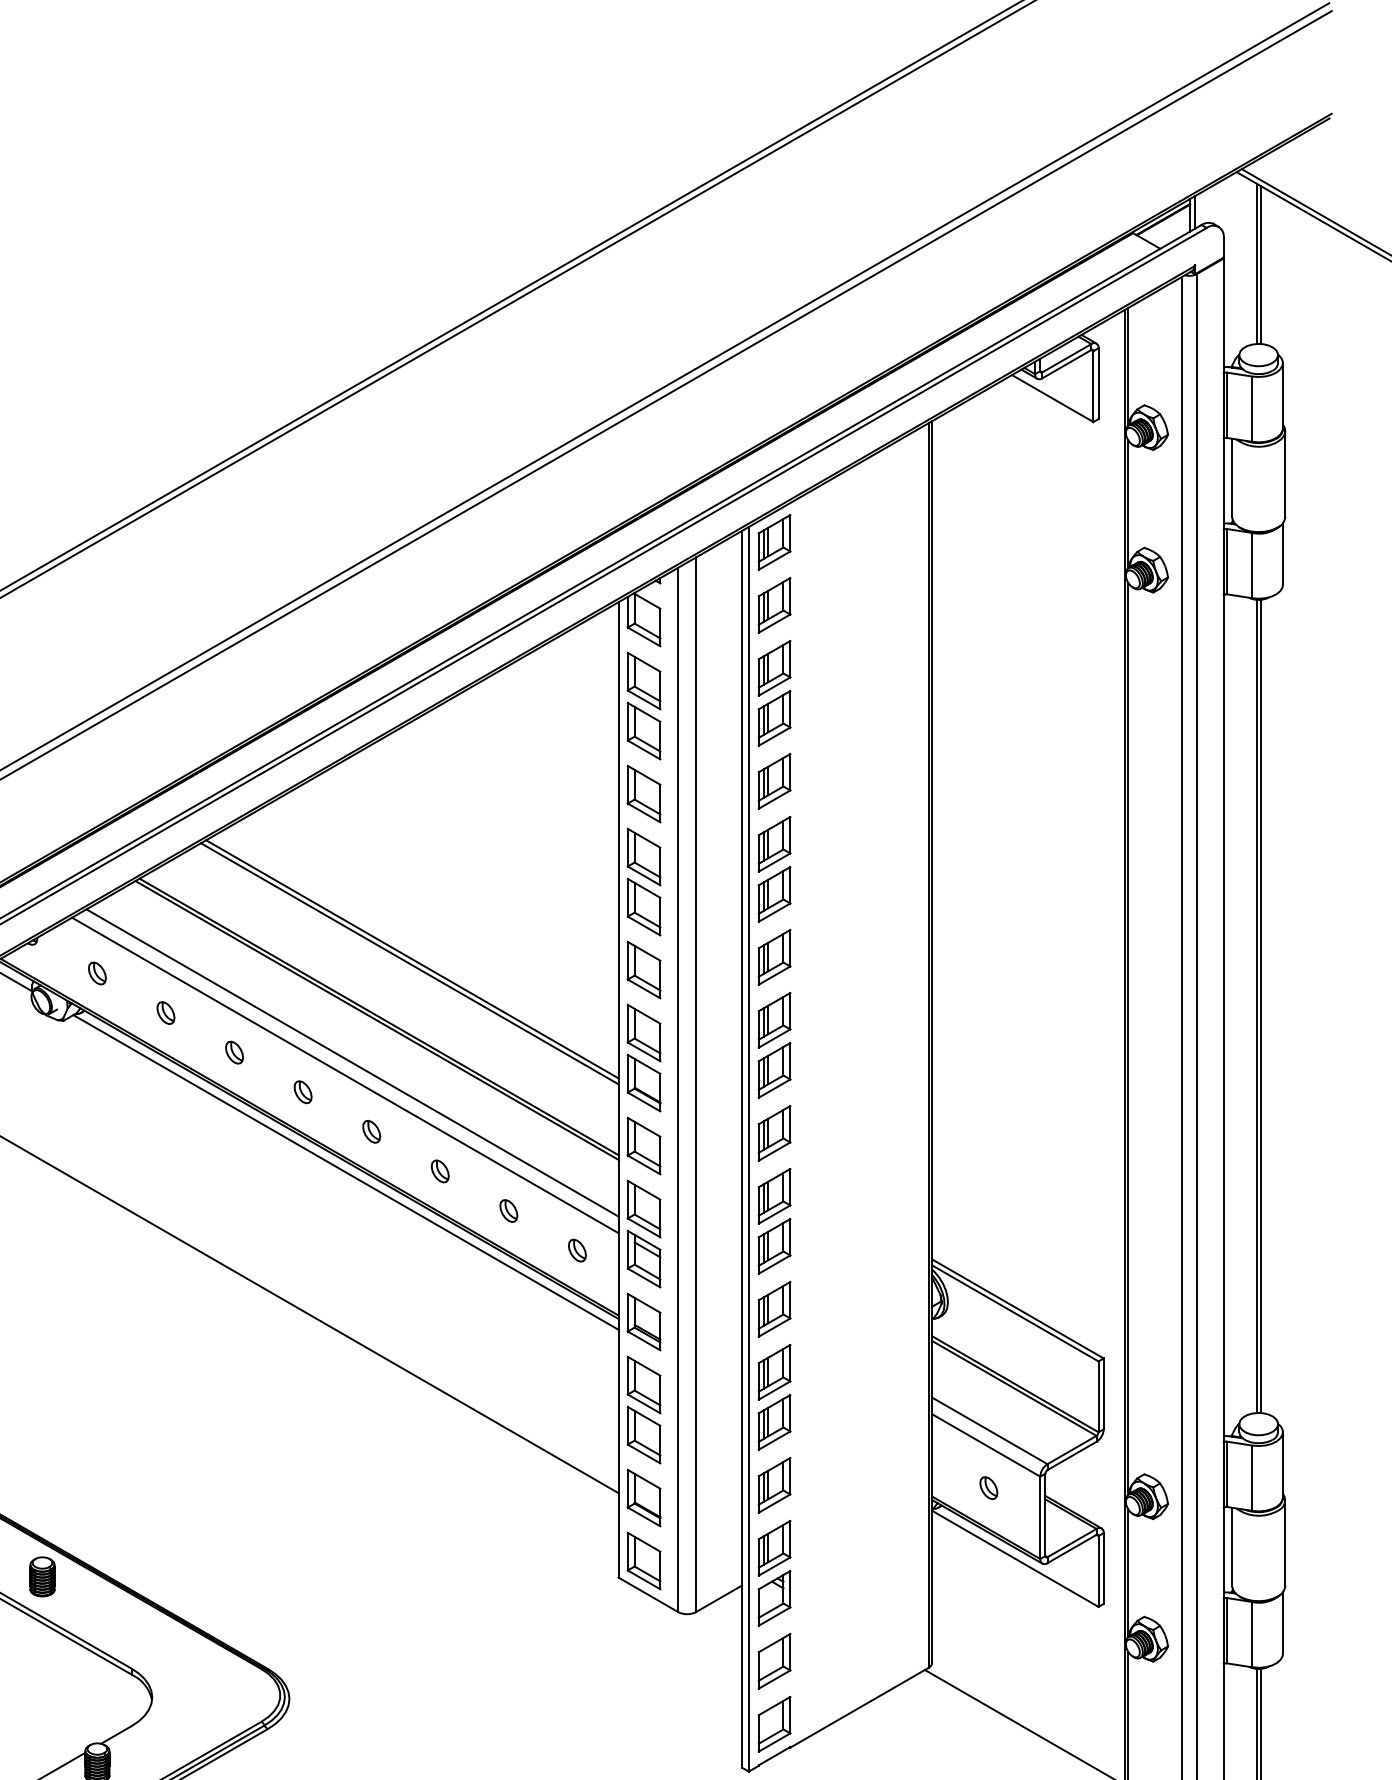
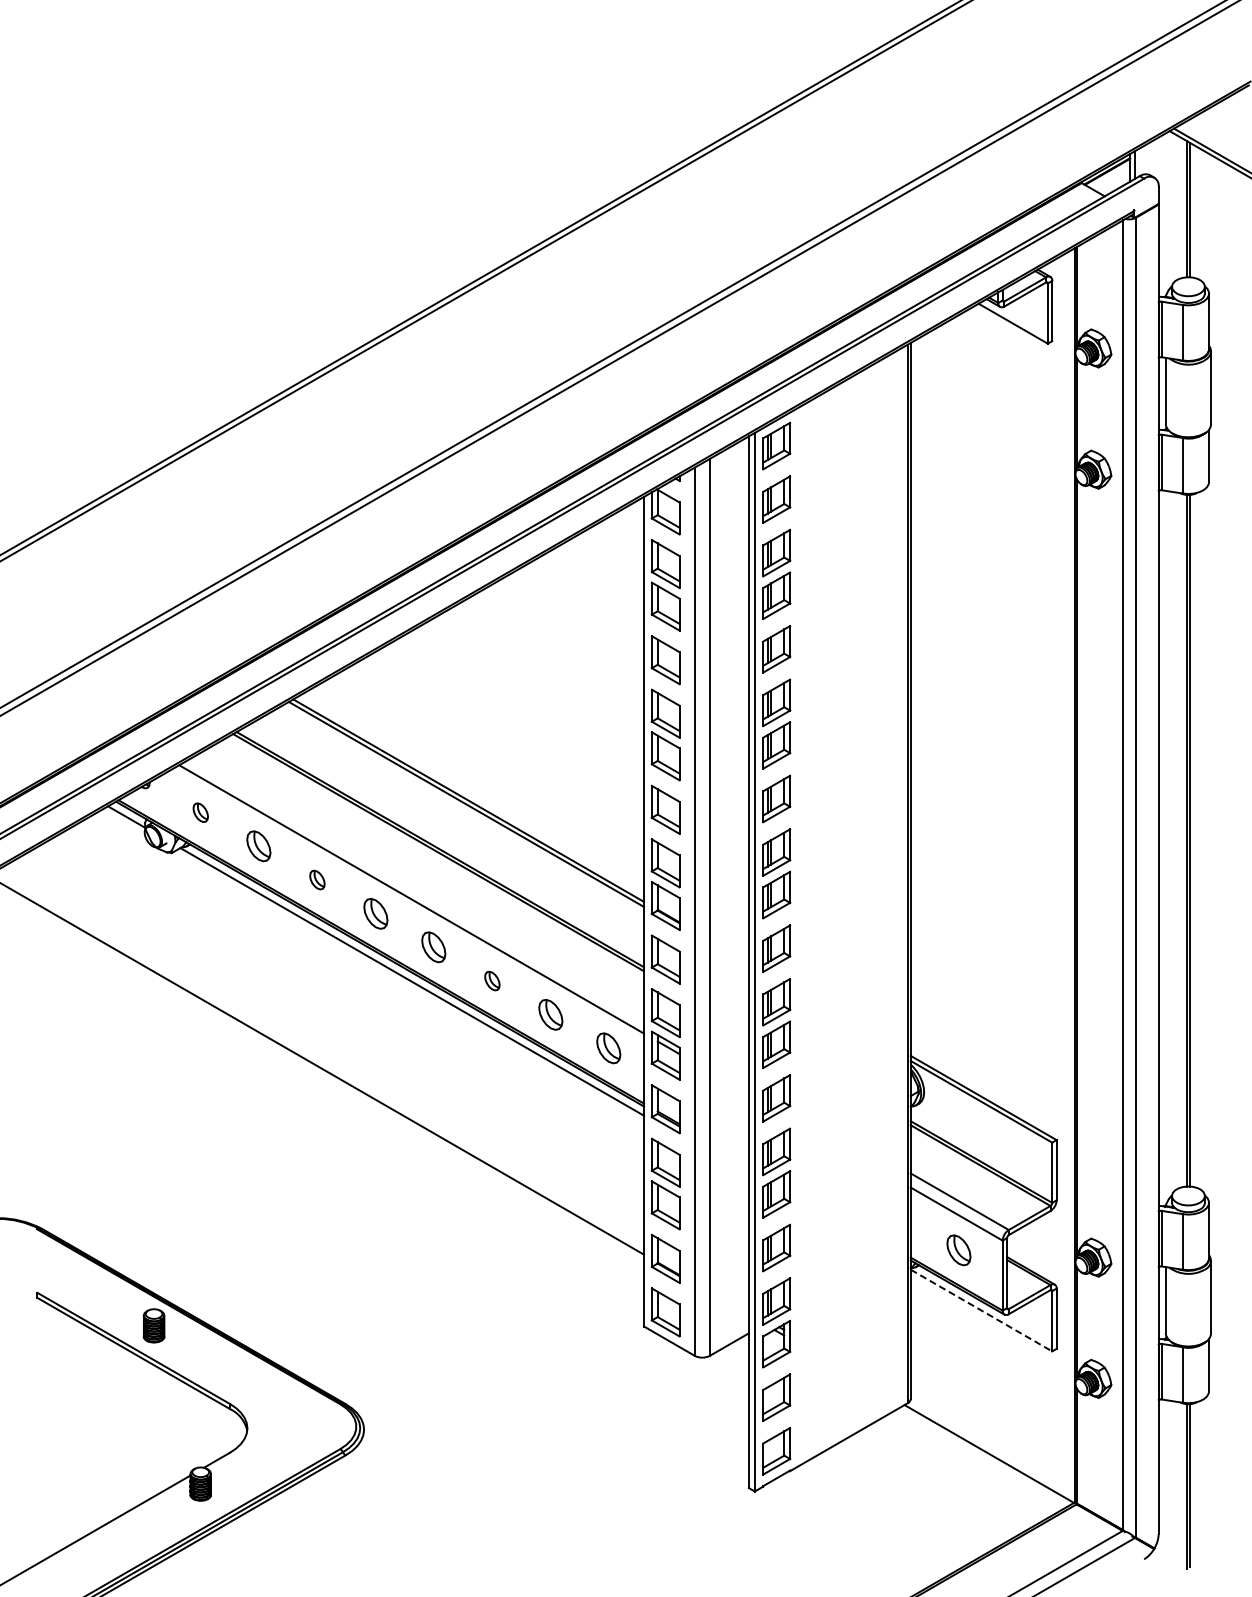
part: (166, 1013) -> (259, 846), size x1.6
line: (352, 1062) -> (417, 888), removed
part: (302, 1092) -> (375, 913), size x1.6
part: (372, 1131) -> (434, 947), size x1.6
part: (508, 1210) -> (550, 1014), size x1.6
part: (577, 1250) -> (609, 1048), size x1.6
part: (988, 1488) -> (958, 1250), size x1.6
line: (1015, 1558) -> (981, 1310), solid -> dashed

